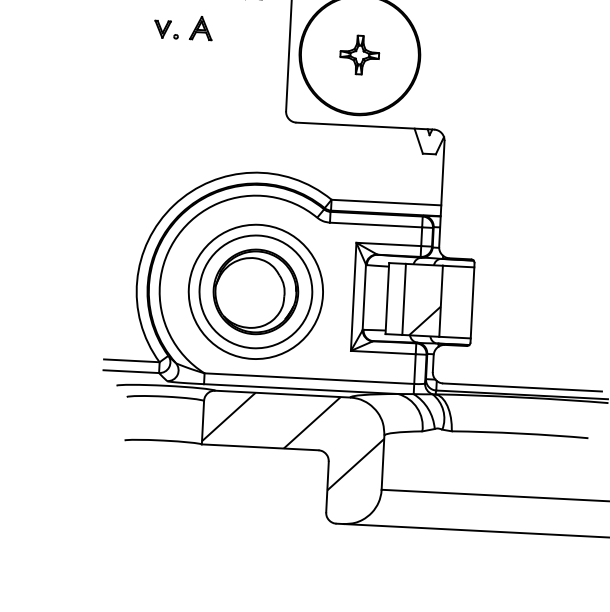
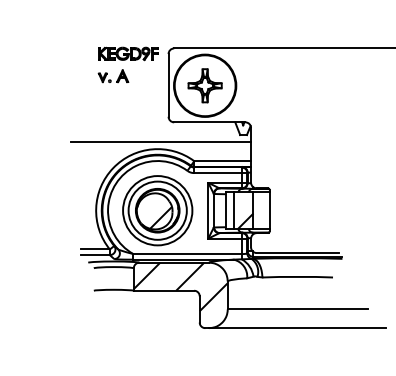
part: (358, 54) -> (204, 85), size x1.67
line: (268, 158) -> (160, 141), added
hatch: (262, 305) -> (161, 217), added

